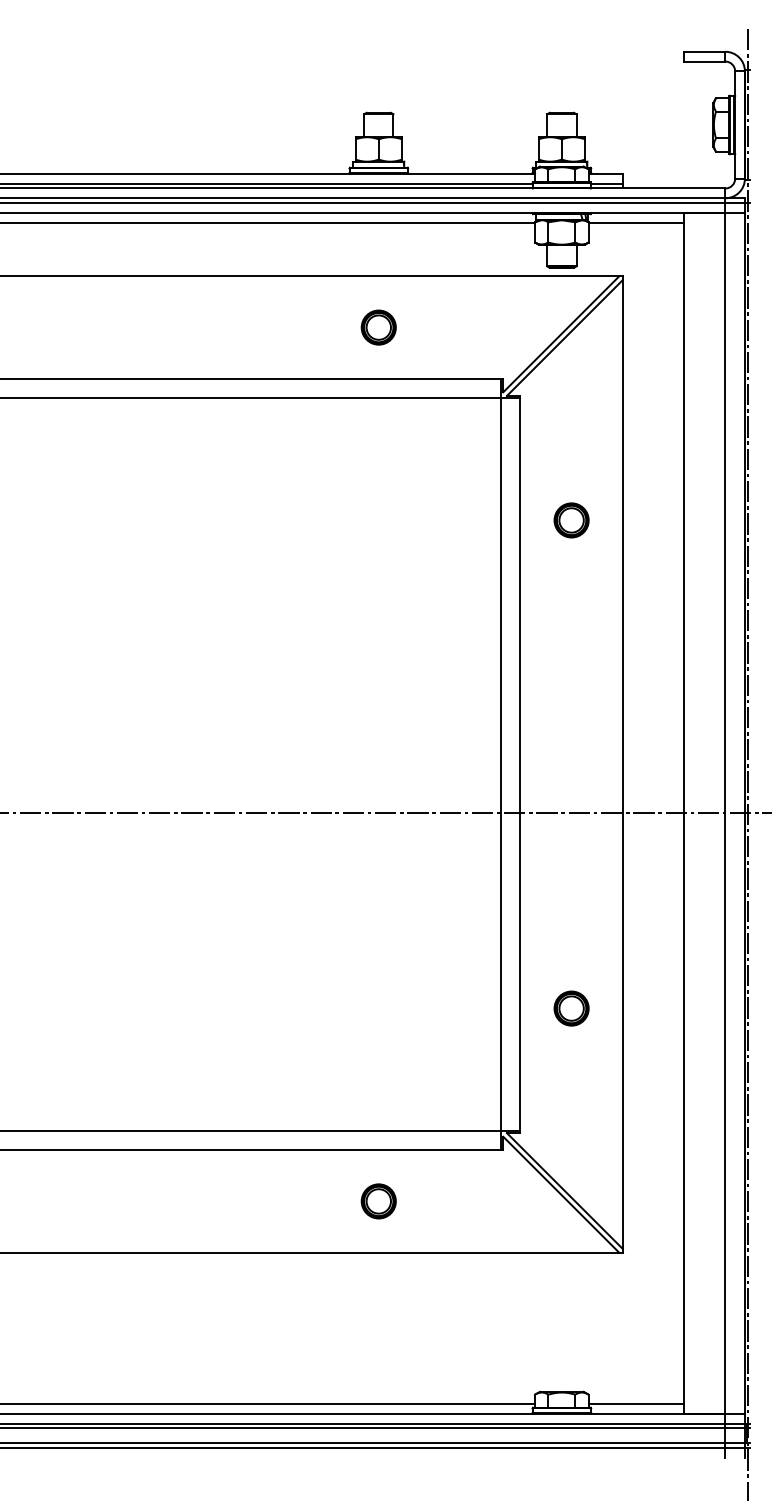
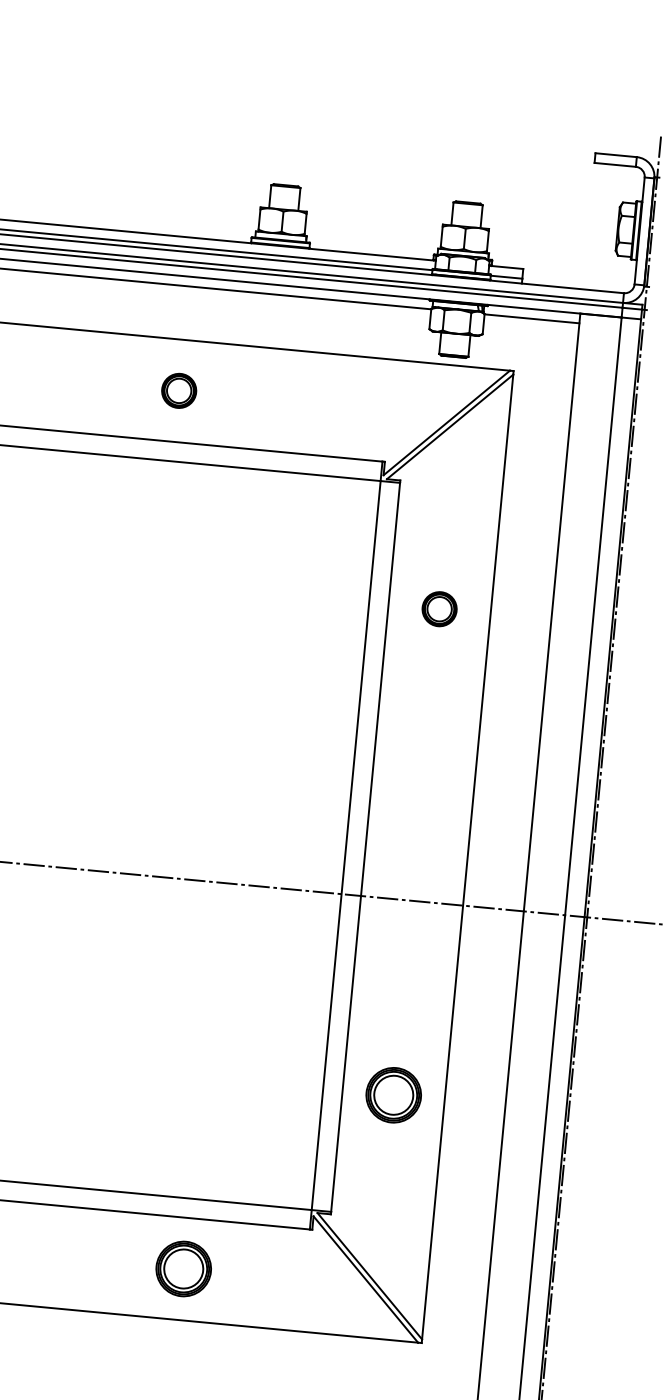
part: (378, 327) -> (178, 390), moved
part: (571, 1008) -> (393, 1095), size x1.6
part: (378, 1201) -> (183, 1269), size x1.6

